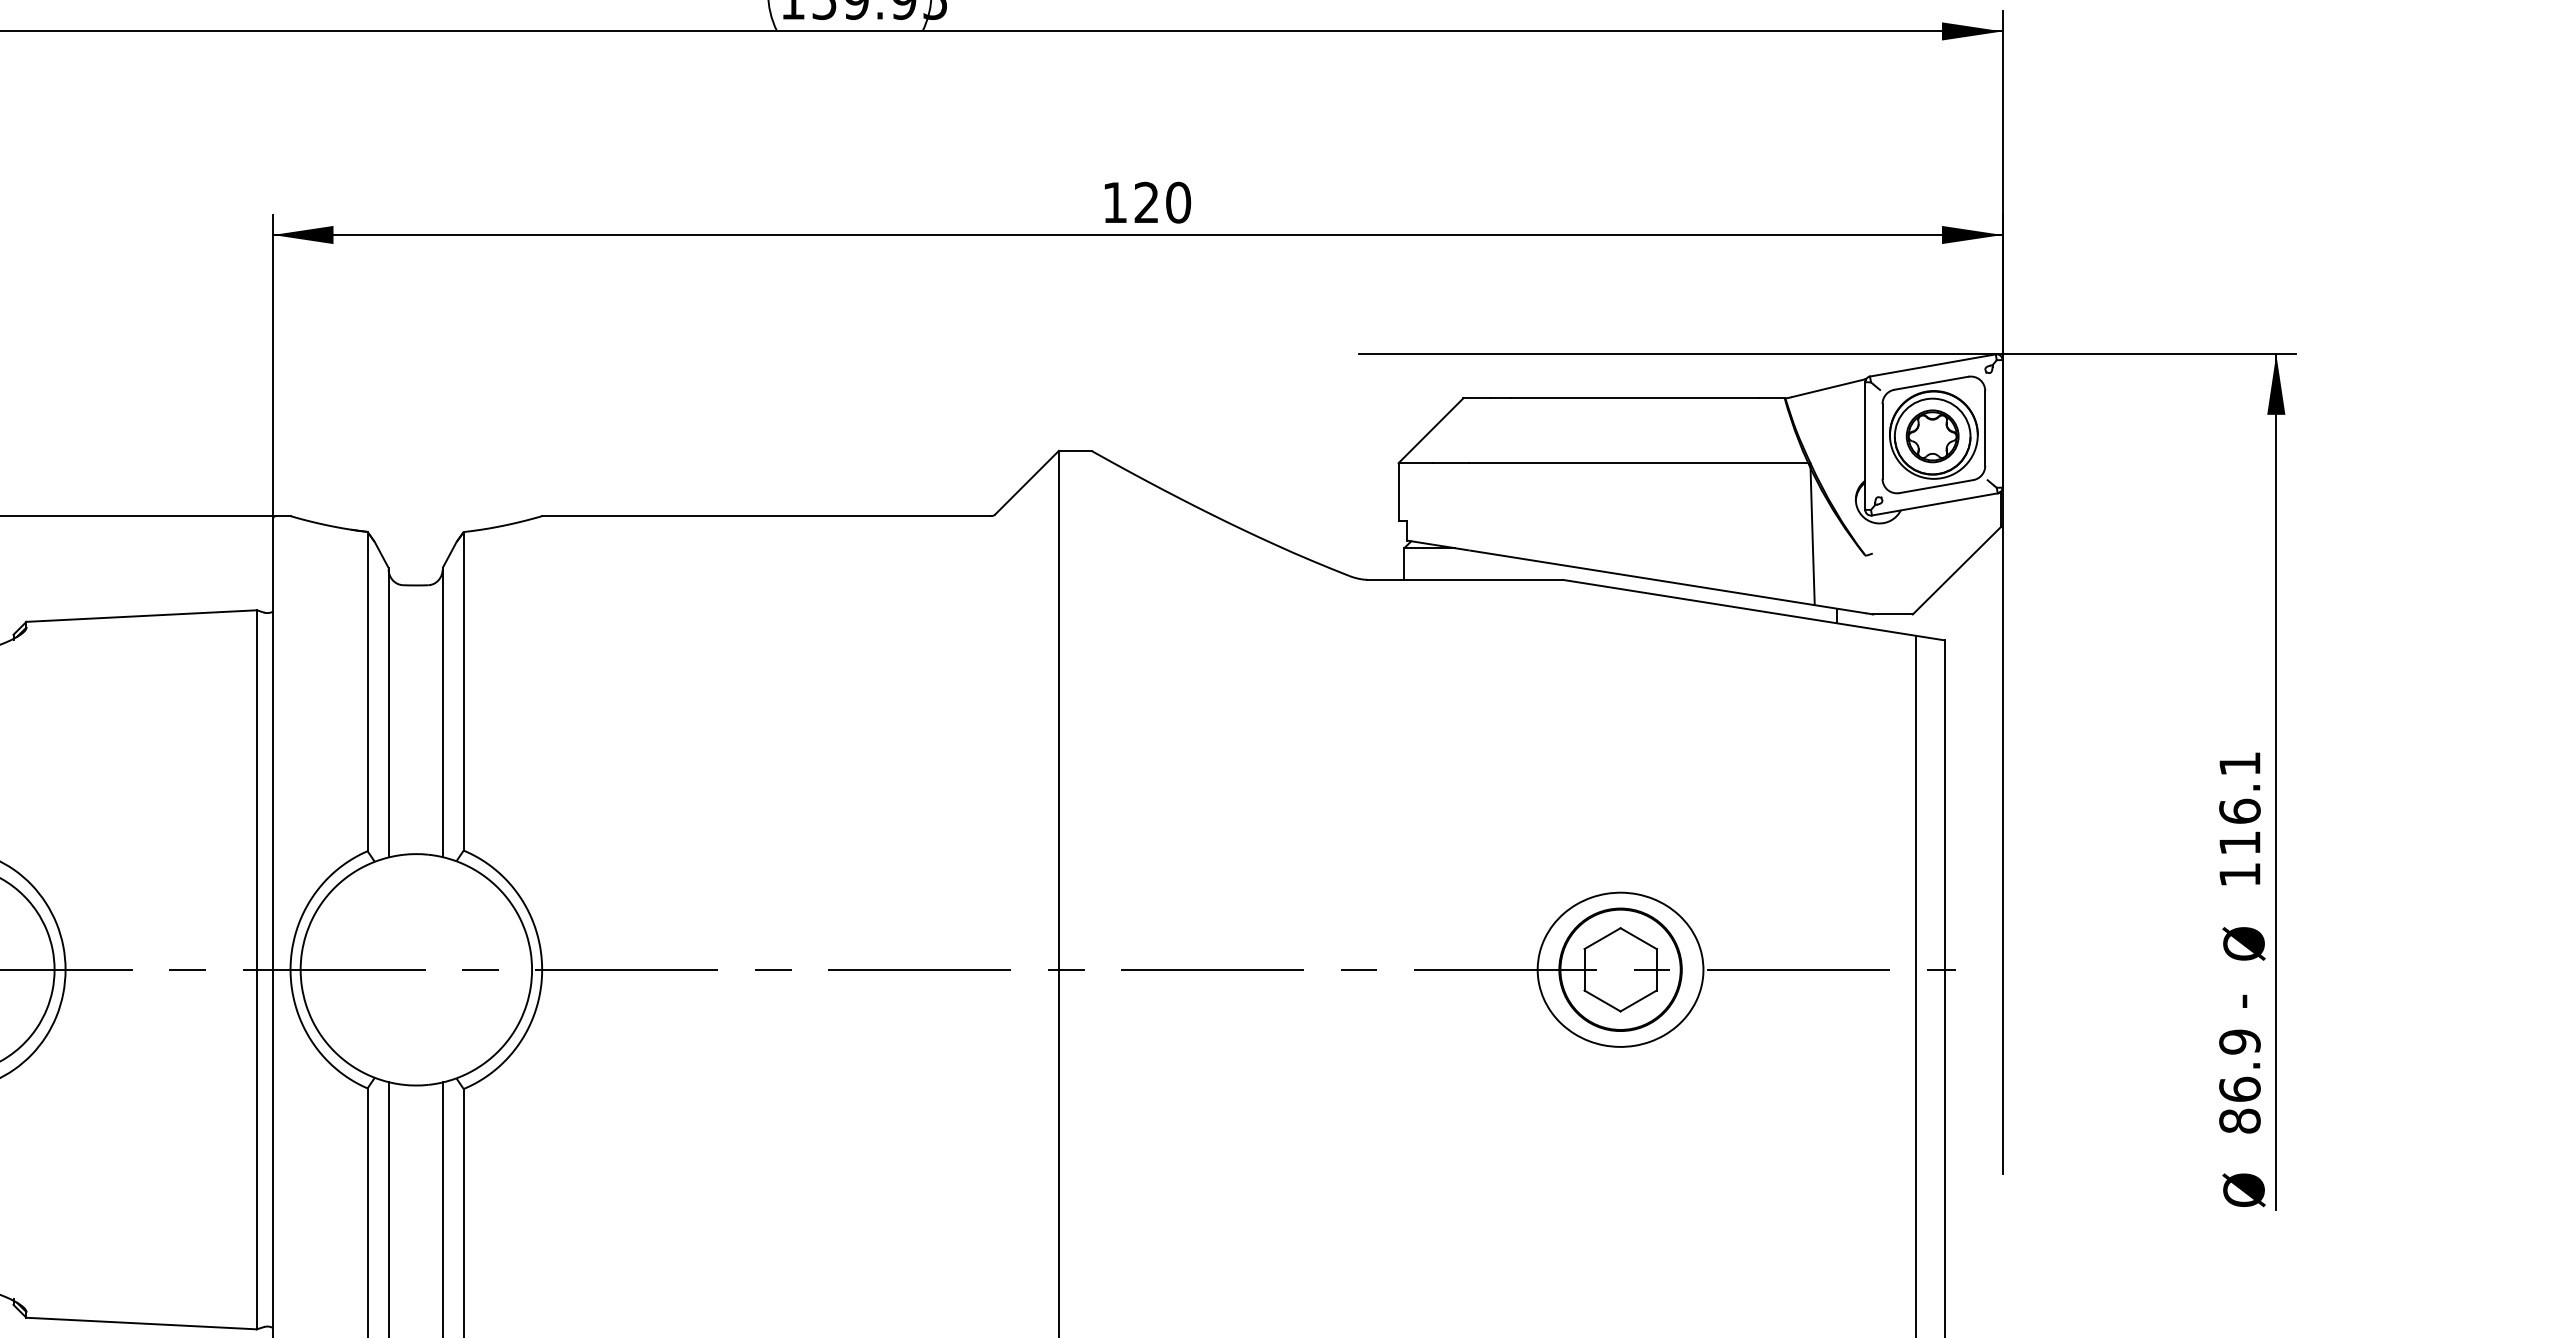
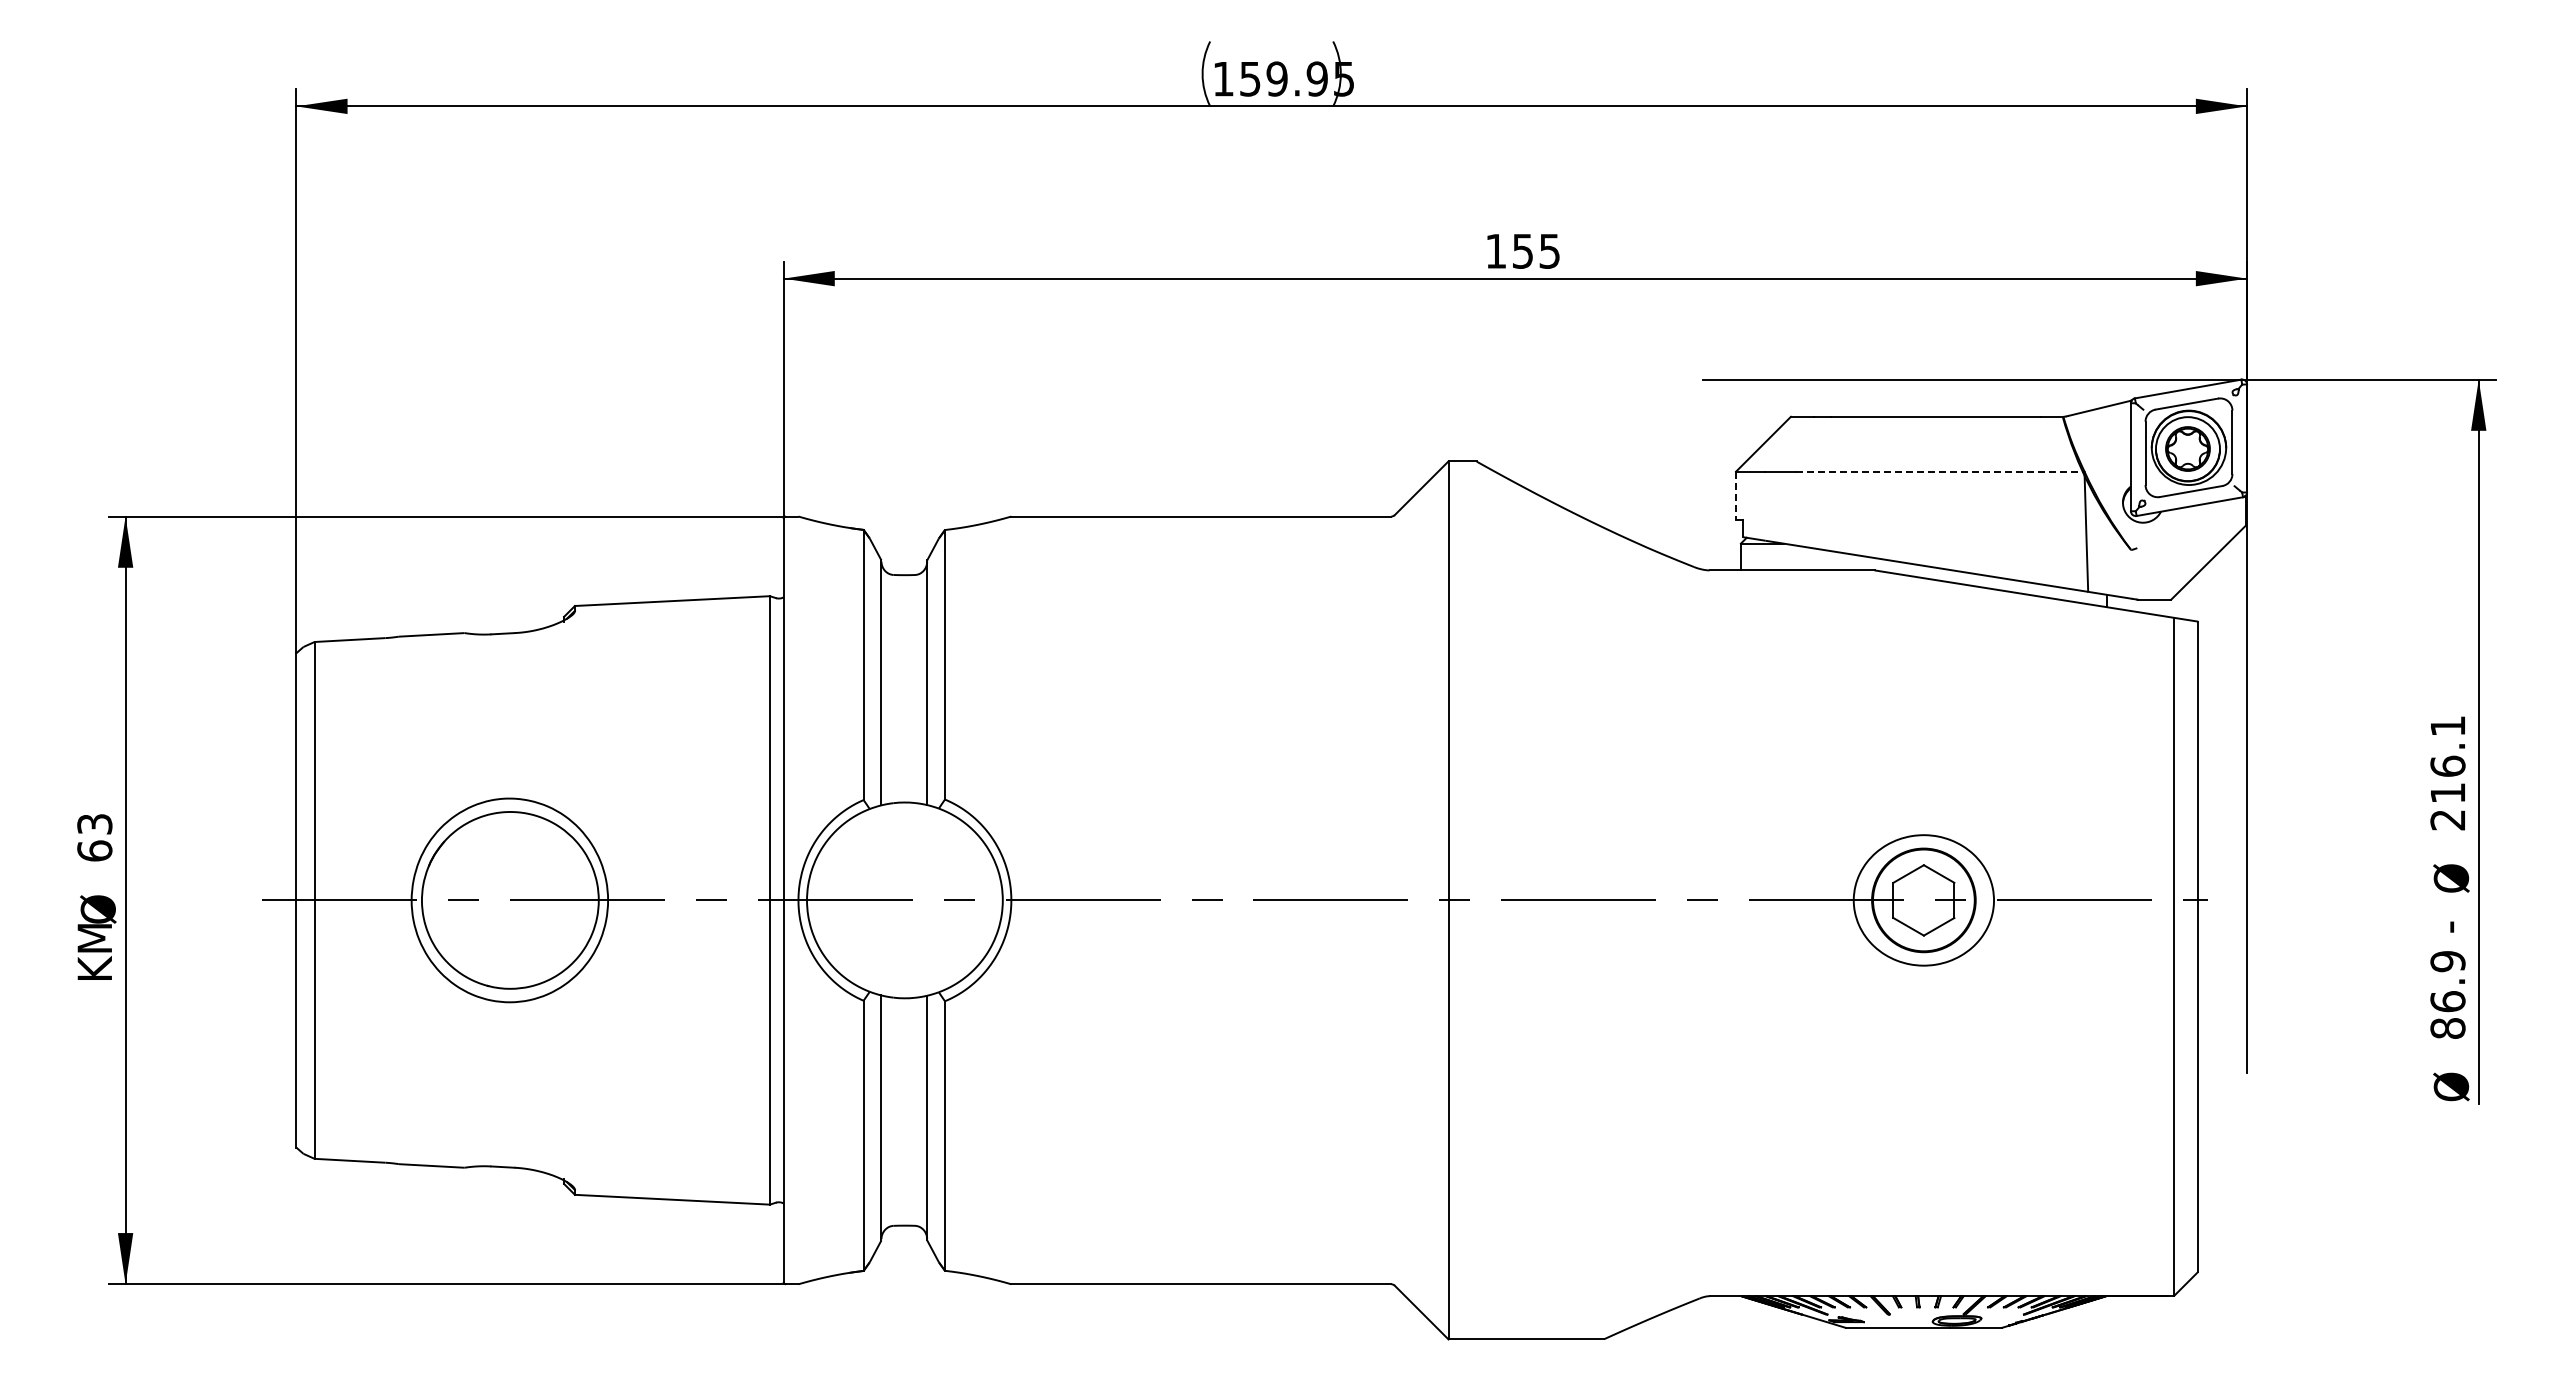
text: (1162, 201) -> (1536, 250), 120 -> 155
line: (1640, 462) -> (1940, 471), solid -> dashed
line: (1399, 492) -> (1736, 496), solid -> dashed
text: (2239, 875) -> (2447, 820), 116.1 -> 216.1

